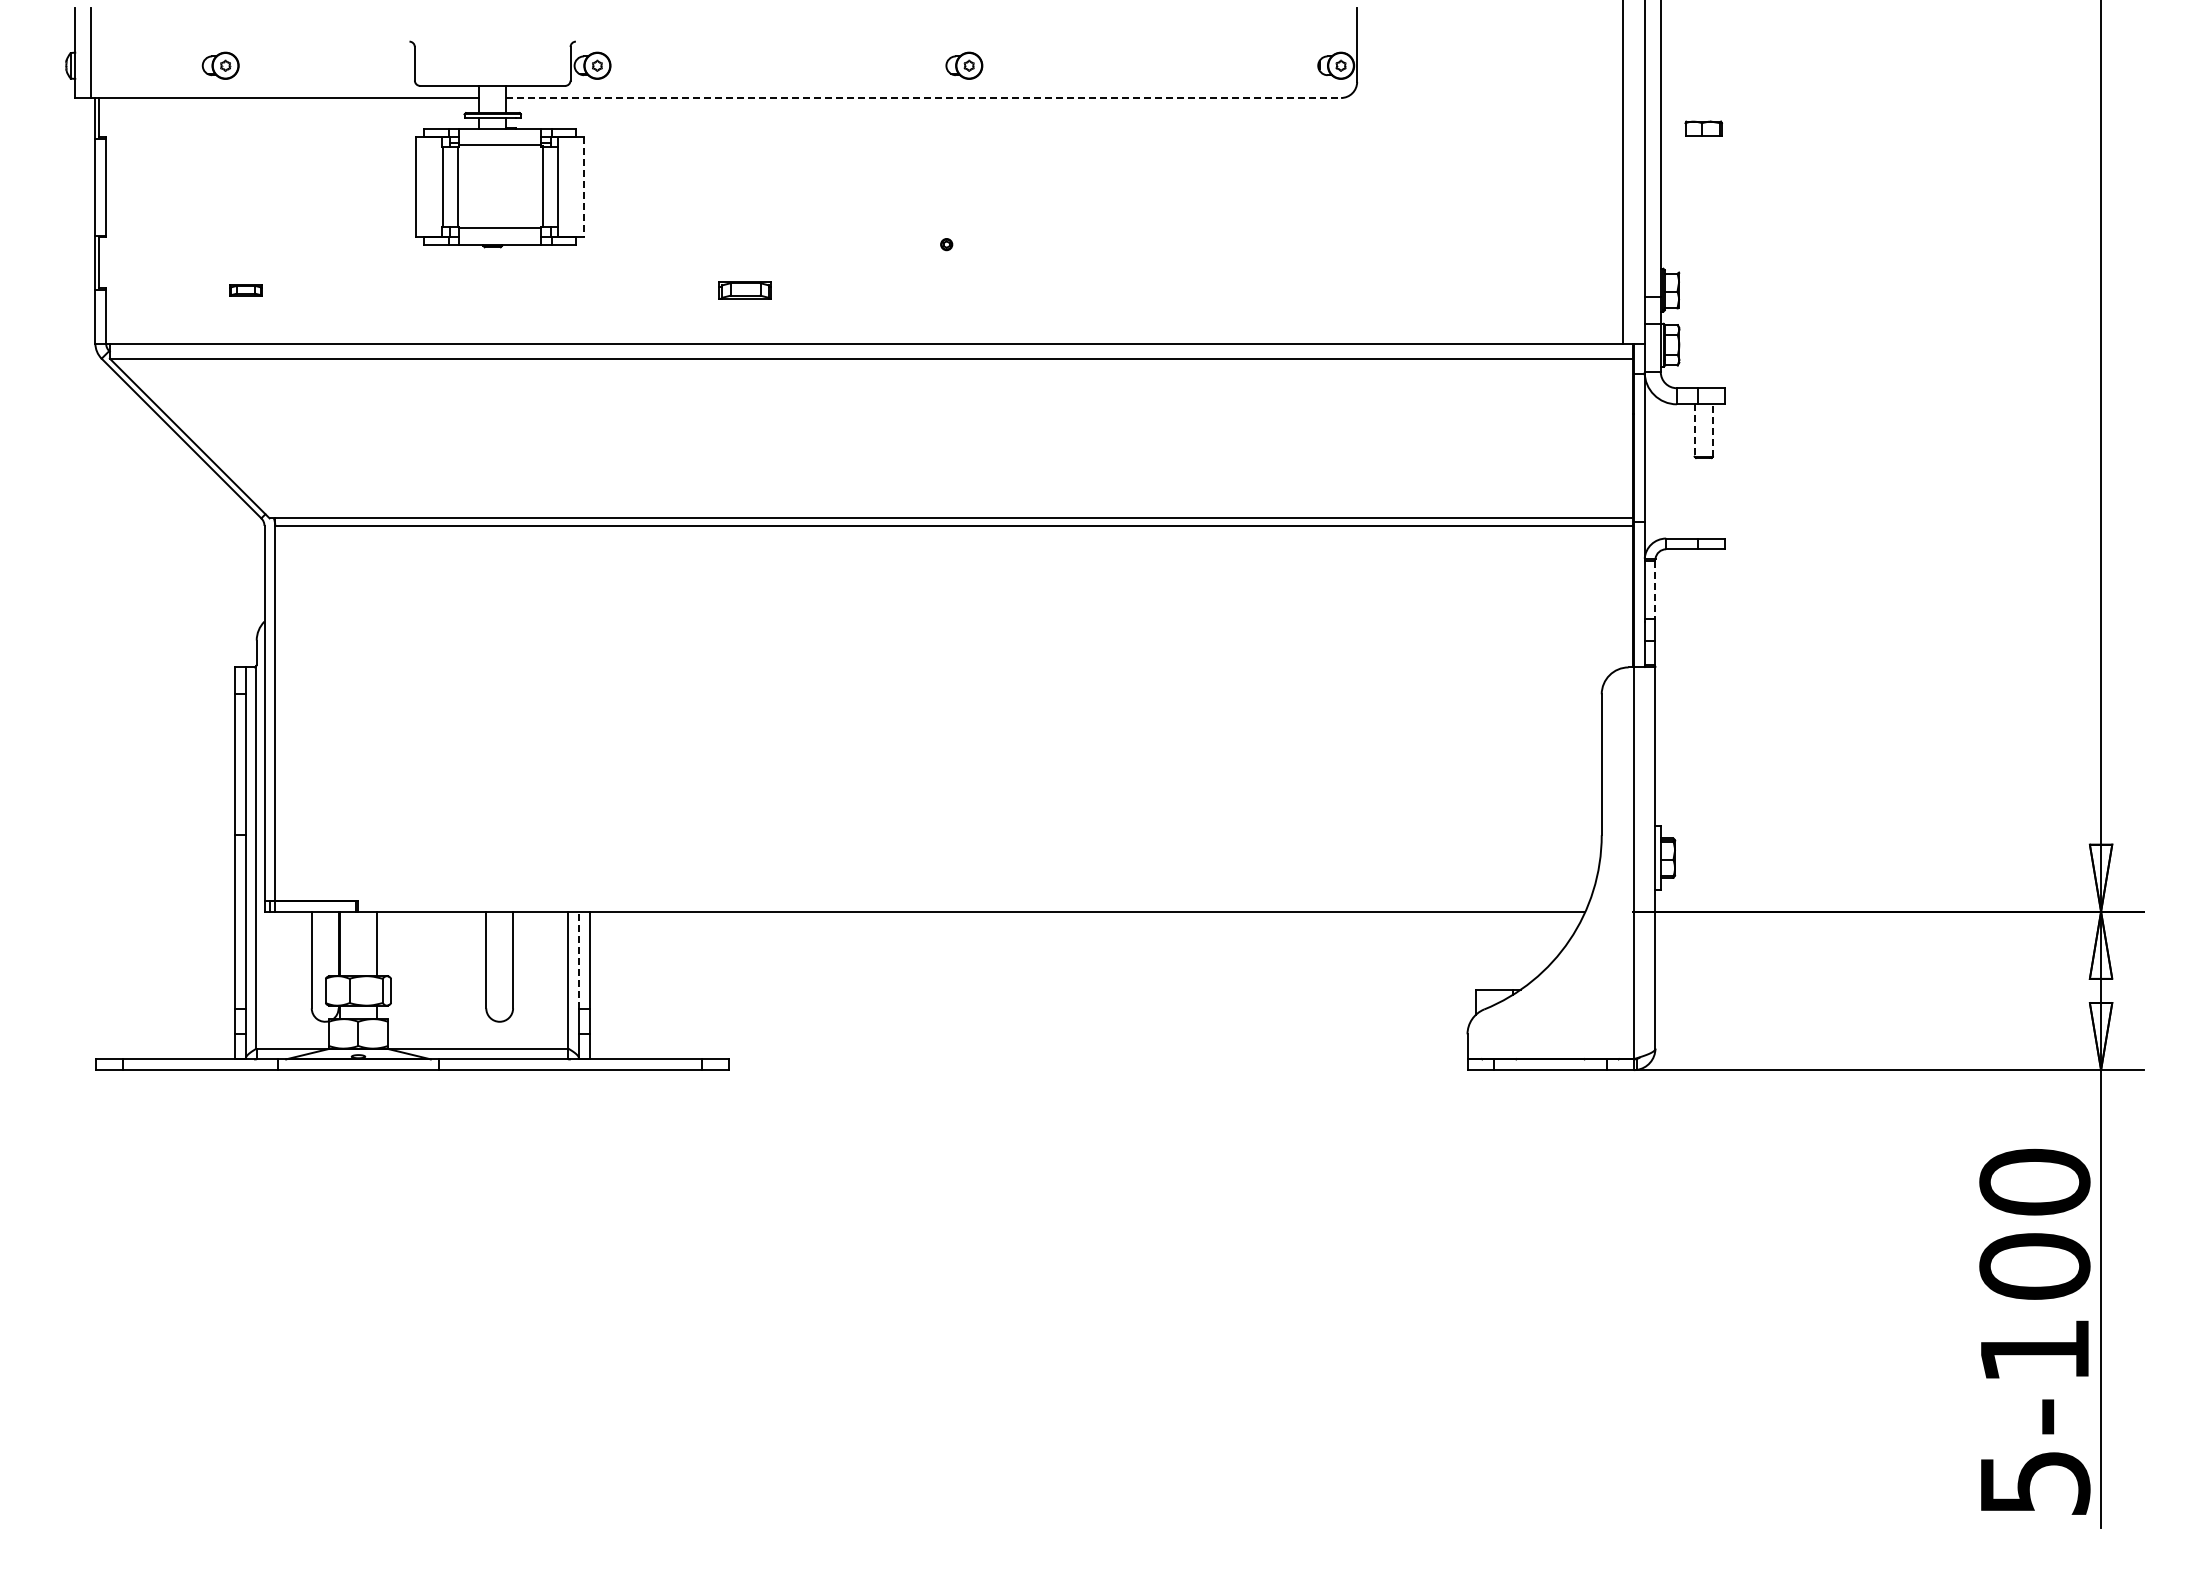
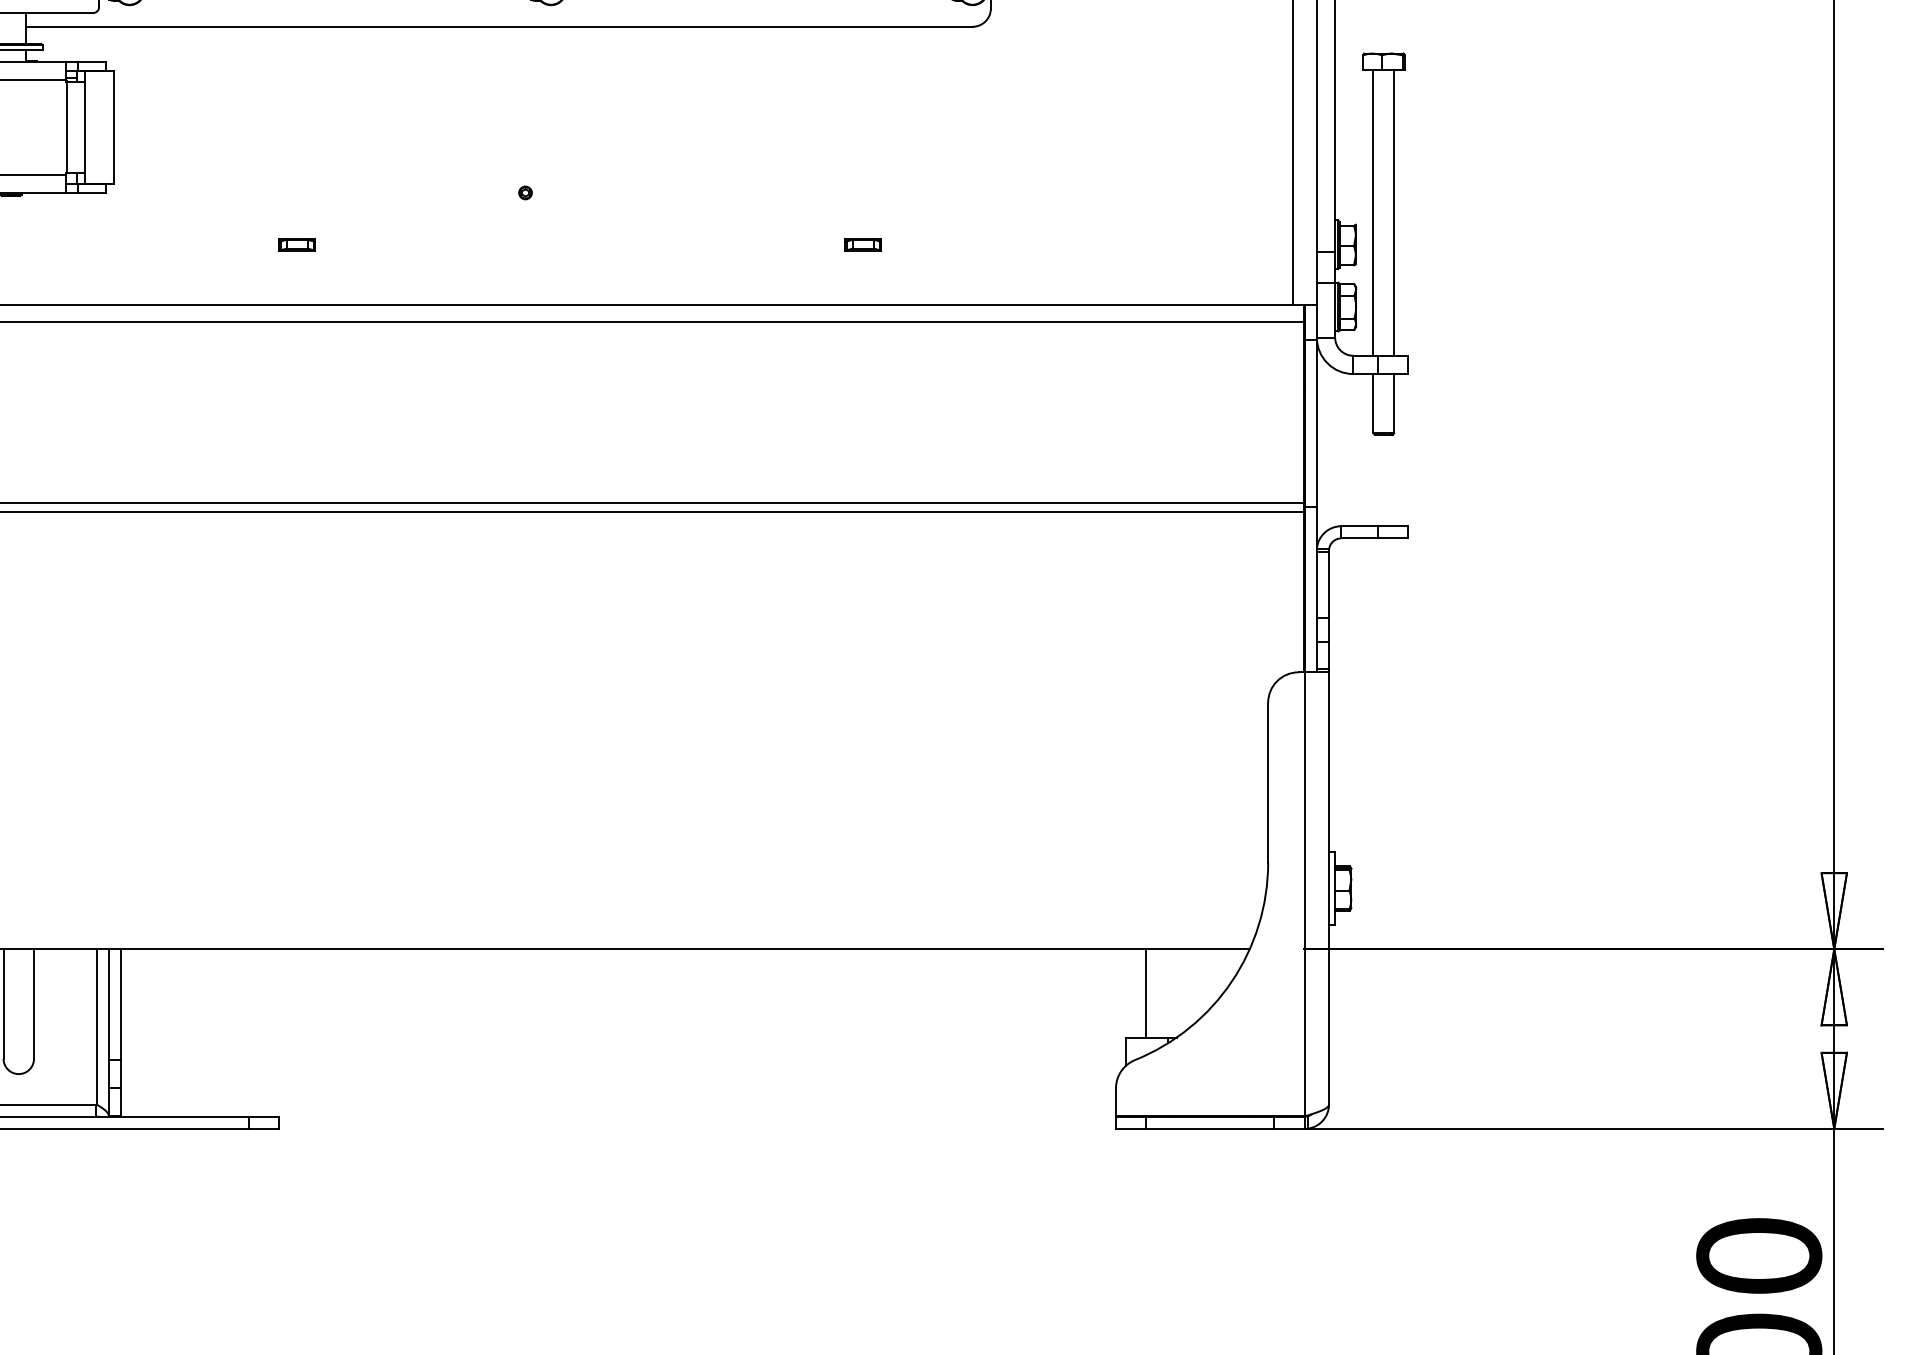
line: (924, 98) -> (500, 27), dashed -> solid
line: (584, 186) -> (114, 127), dashed -> solid
line: (1694, 261) -> (1373, 212), added
line: (1712, 261) -> (1393, 212), added
part: (744, 290) -> (296, 245), size x0.62
part: (1244, 290) -> (863, 245), added
line: (1712, 430) -> (1393, 403), dashed -> solid
line: (1694, 431) -> (1373, 404), dashed -> solid
line: (1655, 590) -> (1329, 585), dashed -> solid
line: (1493, 950) -> (1145, 993), added
line: (579, 960) -> (109, 1004), dashed -> solid

